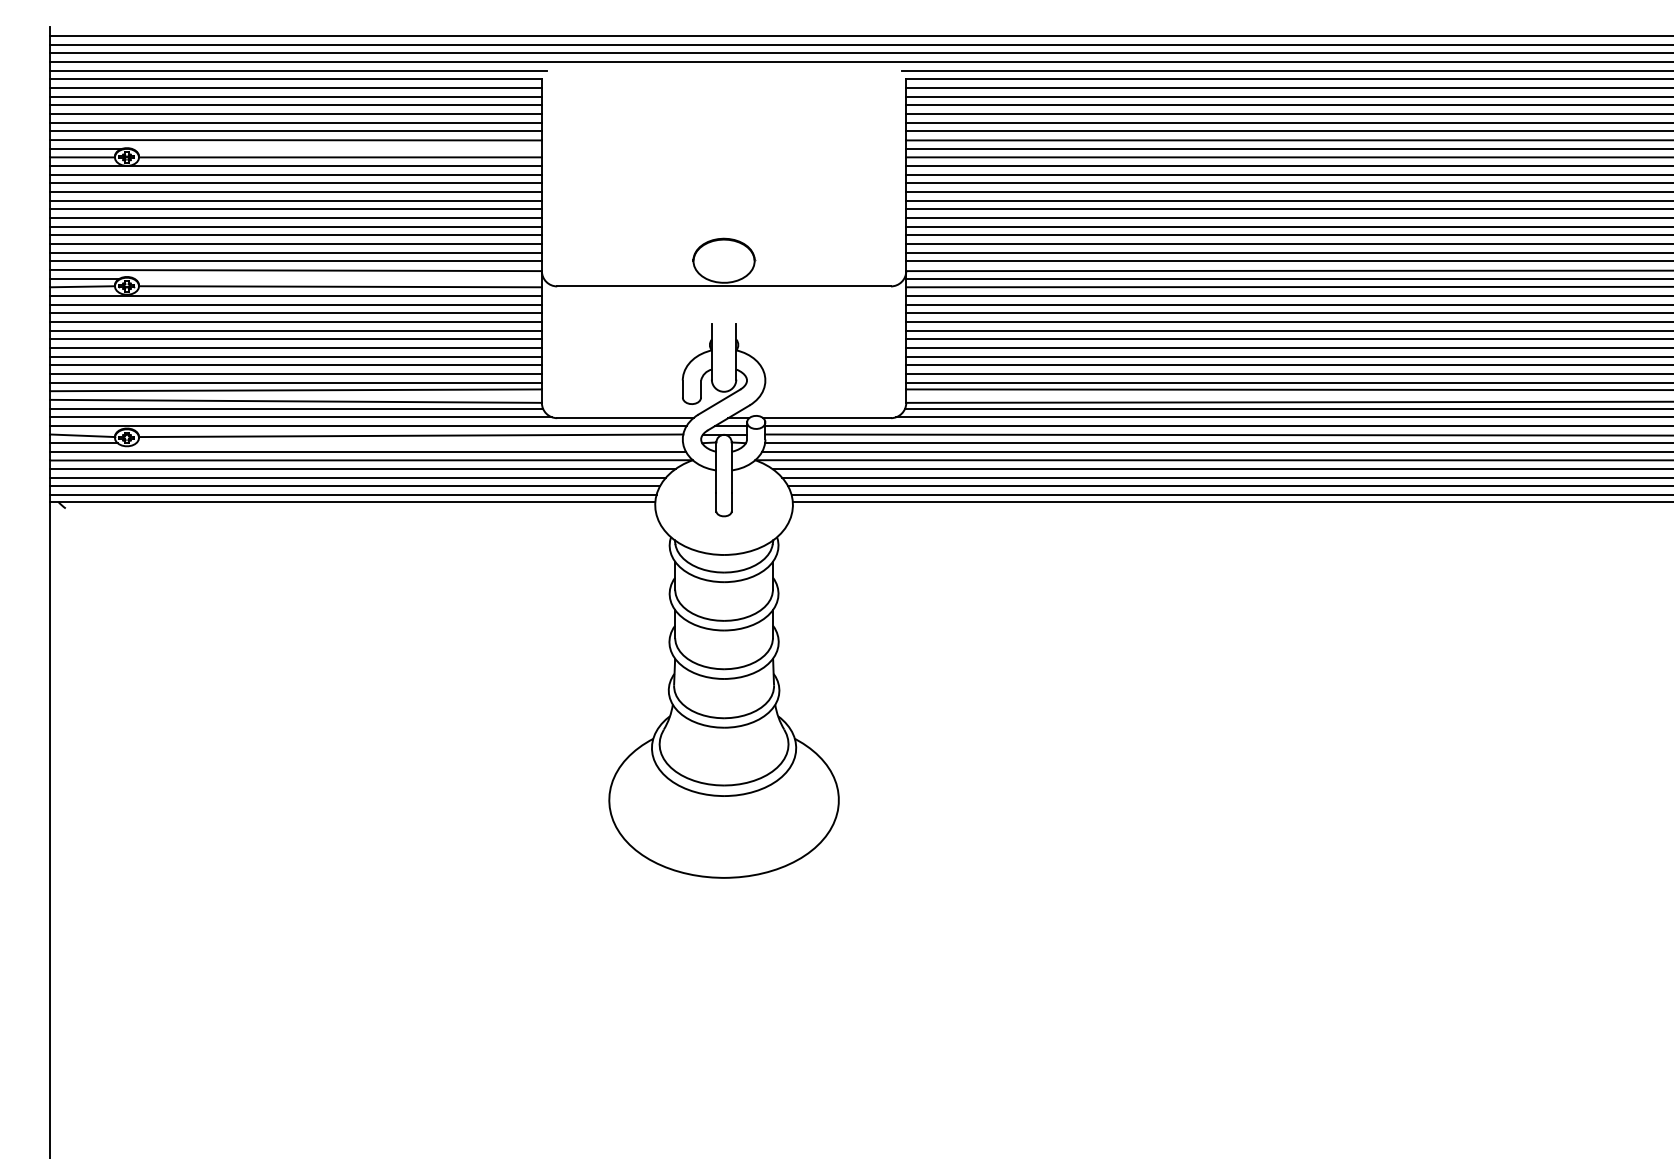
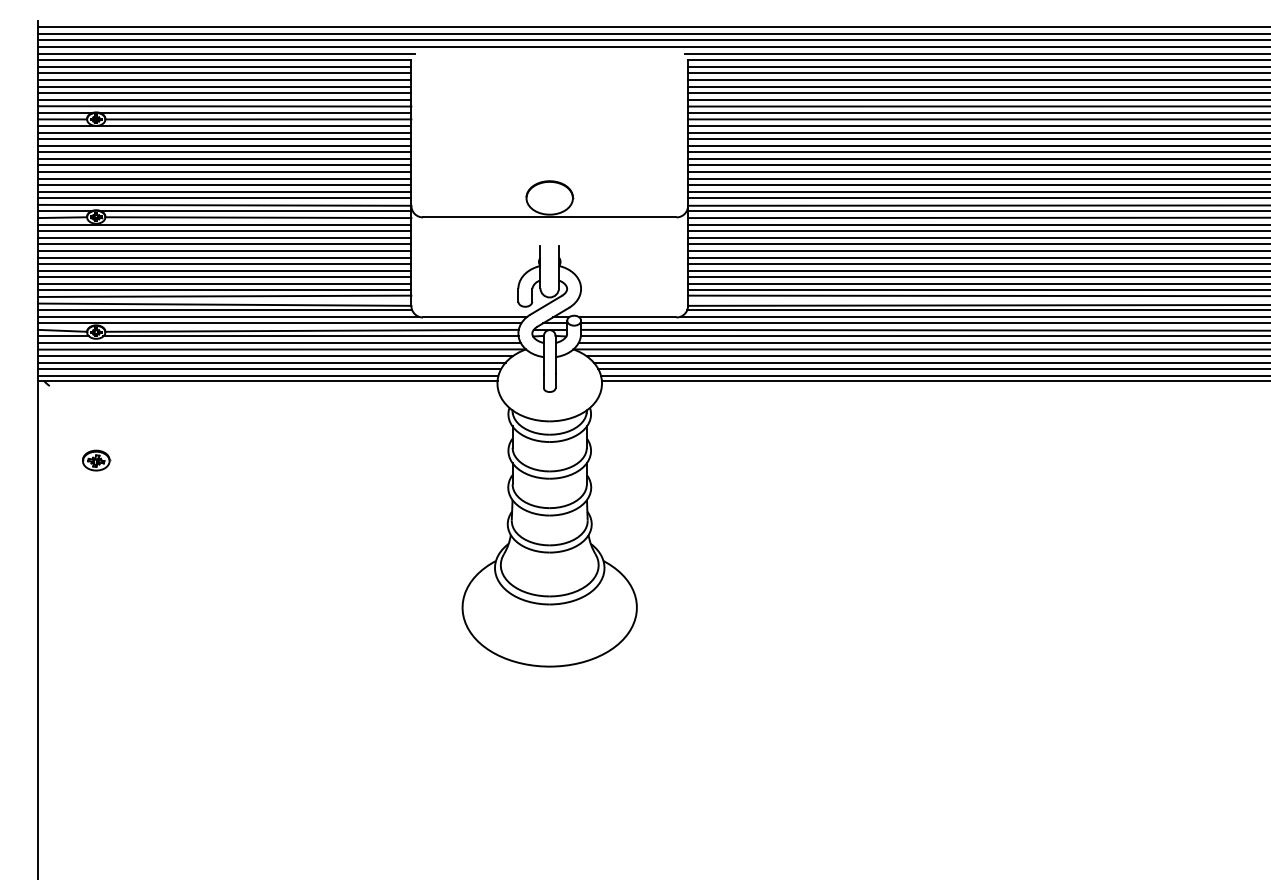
line: (336, 148) -> (255, 112), added
line: (337, 278) -> (256, 211), added
line: (409, 443) -> (310, 336), added
part: (127, 606) -> (96, 460), added

